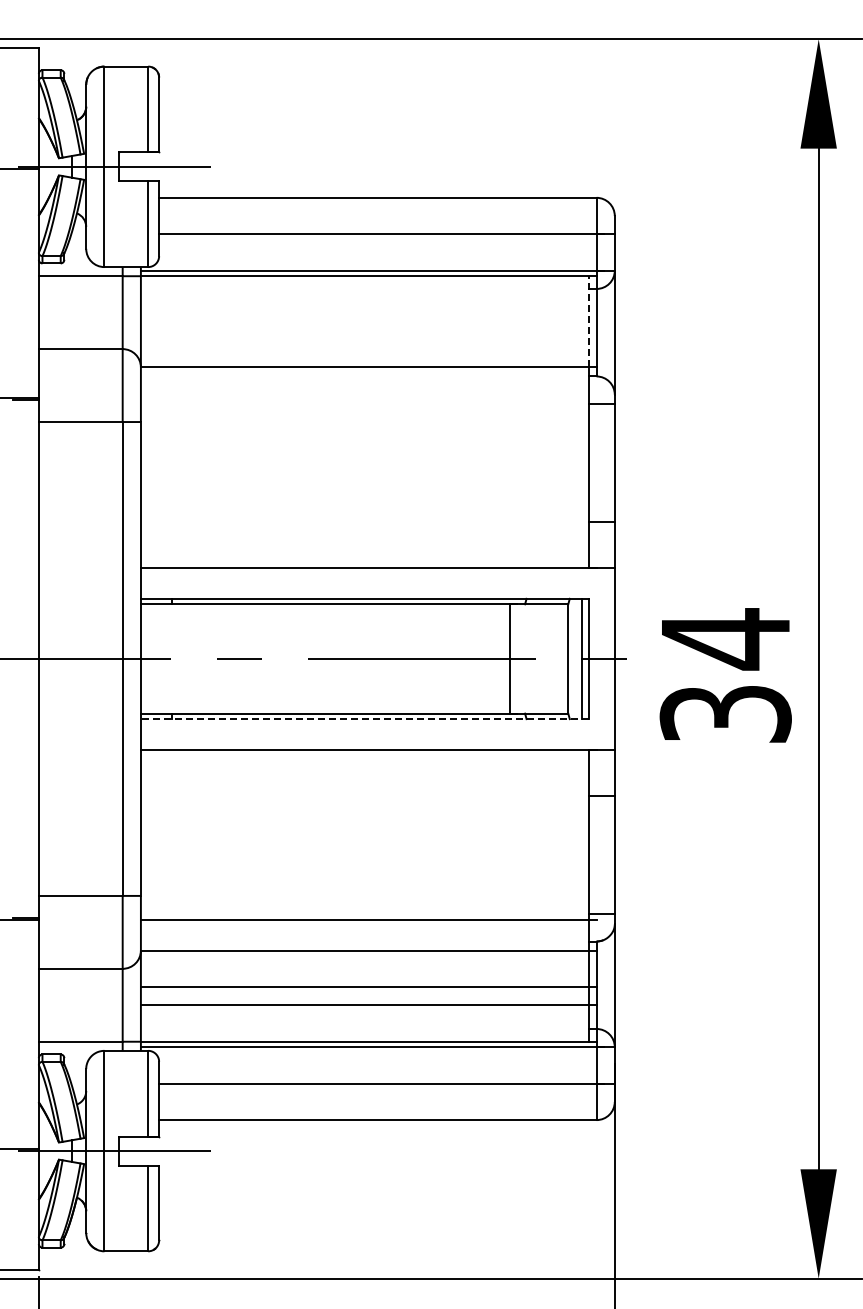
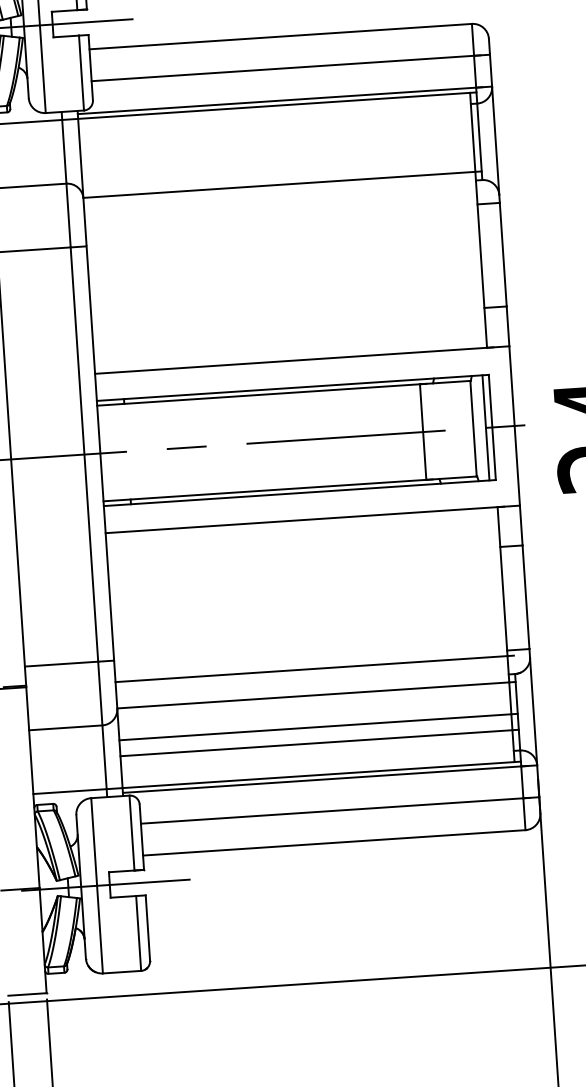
line: (589, 320) -> (472, 131), dashed -> solid
line: (364, 719) -> (299, 493), dashed -> solid

